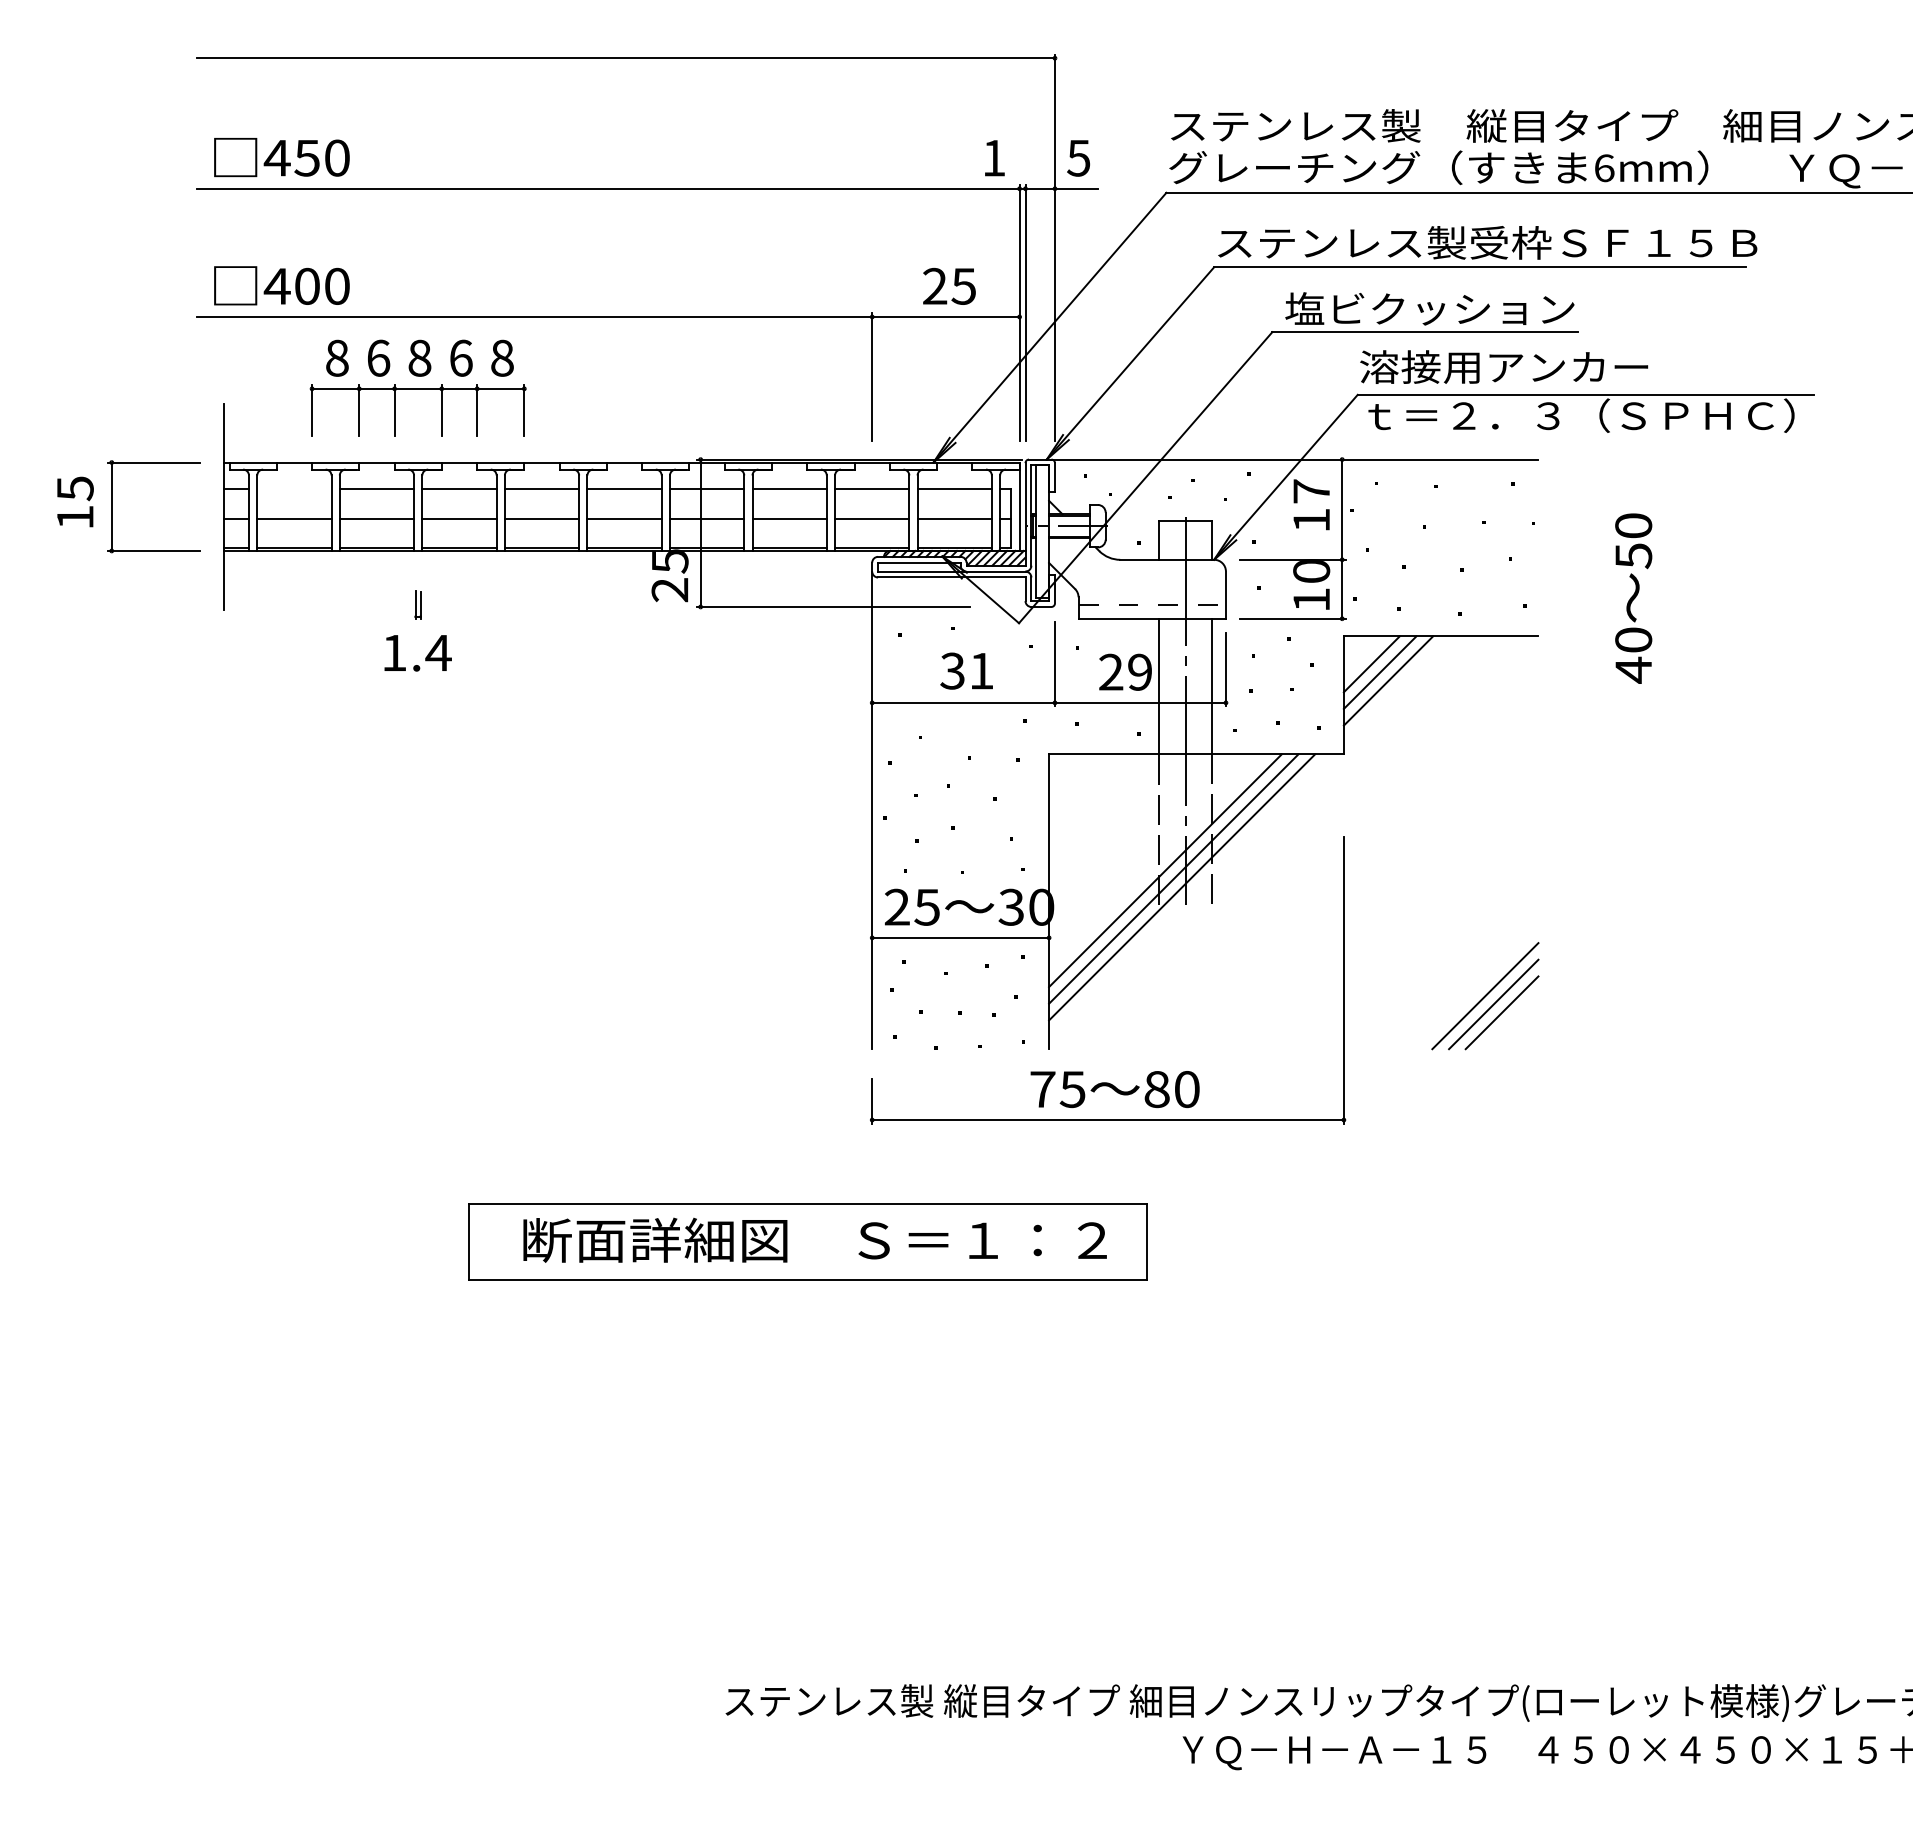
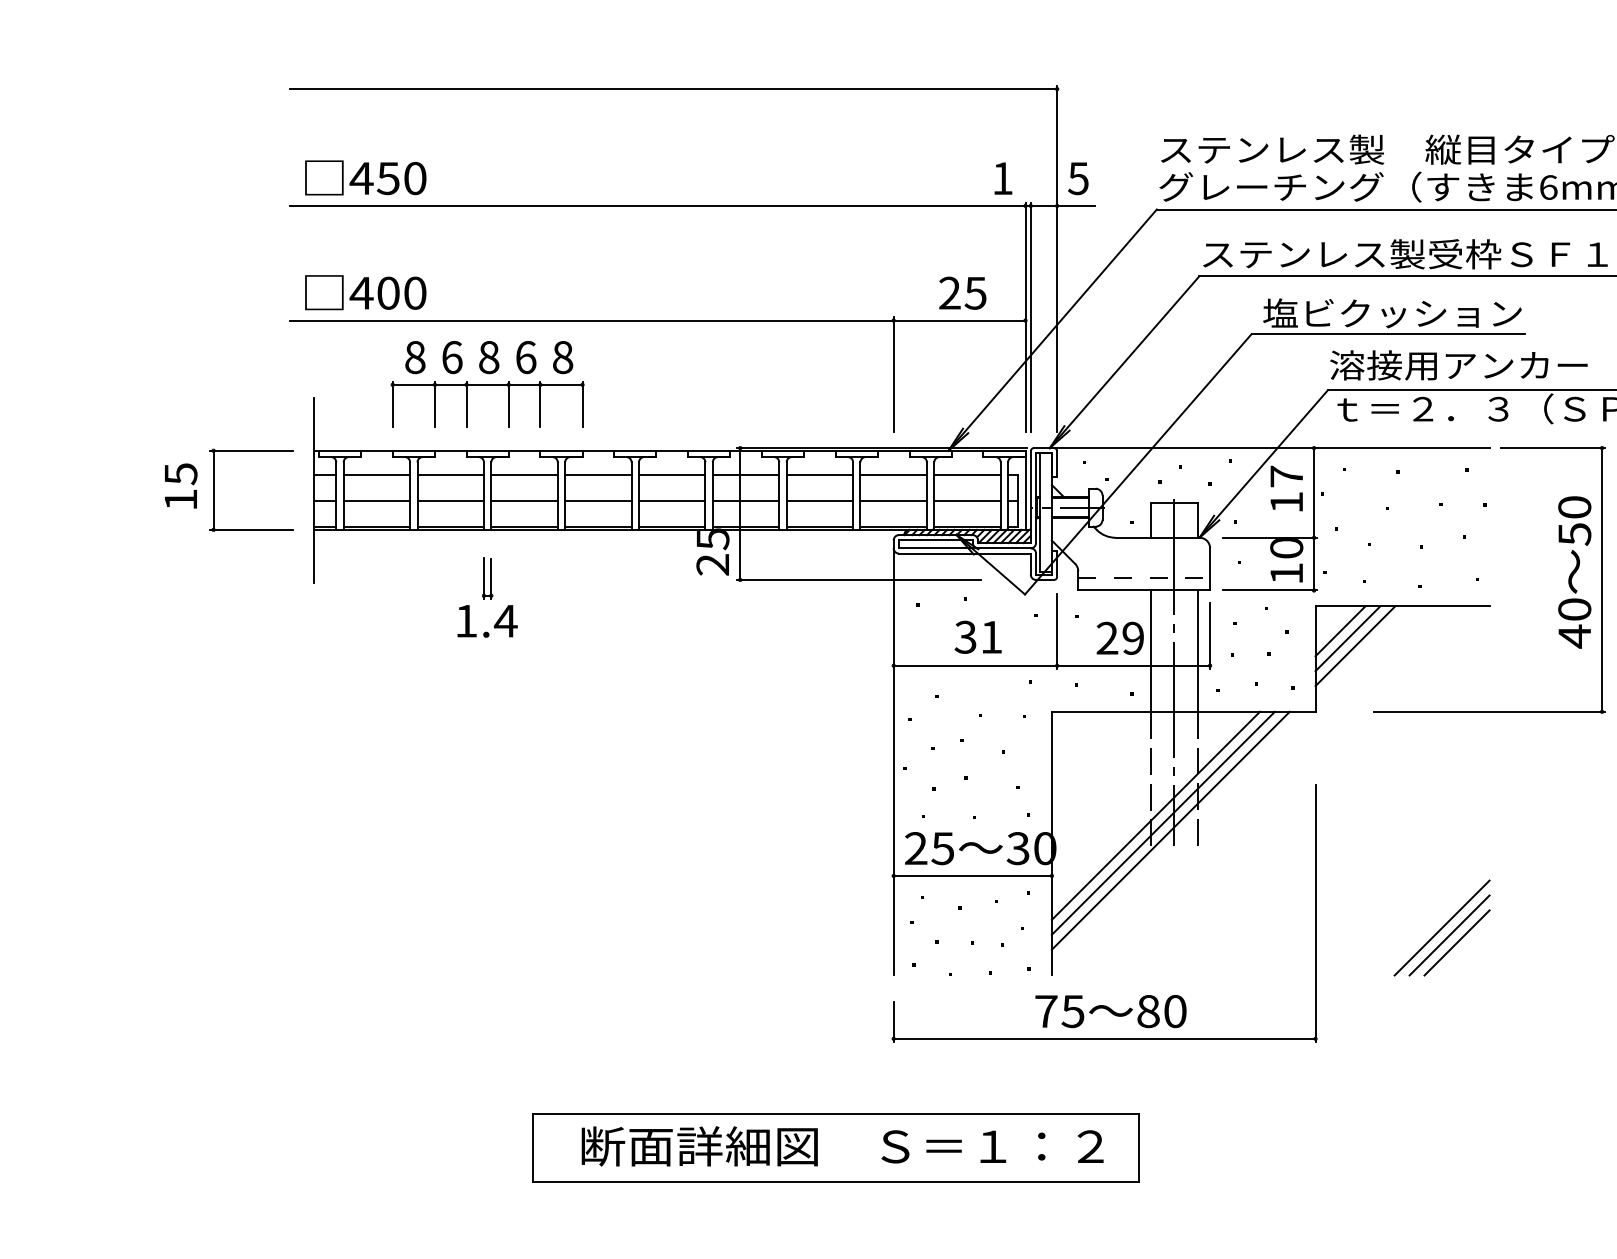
line: (294, 489) -> (376, 474), added
part: (417, 604) -> (487, 577), size x1.67
part: (1663, 606) -> (1601, 579), added

